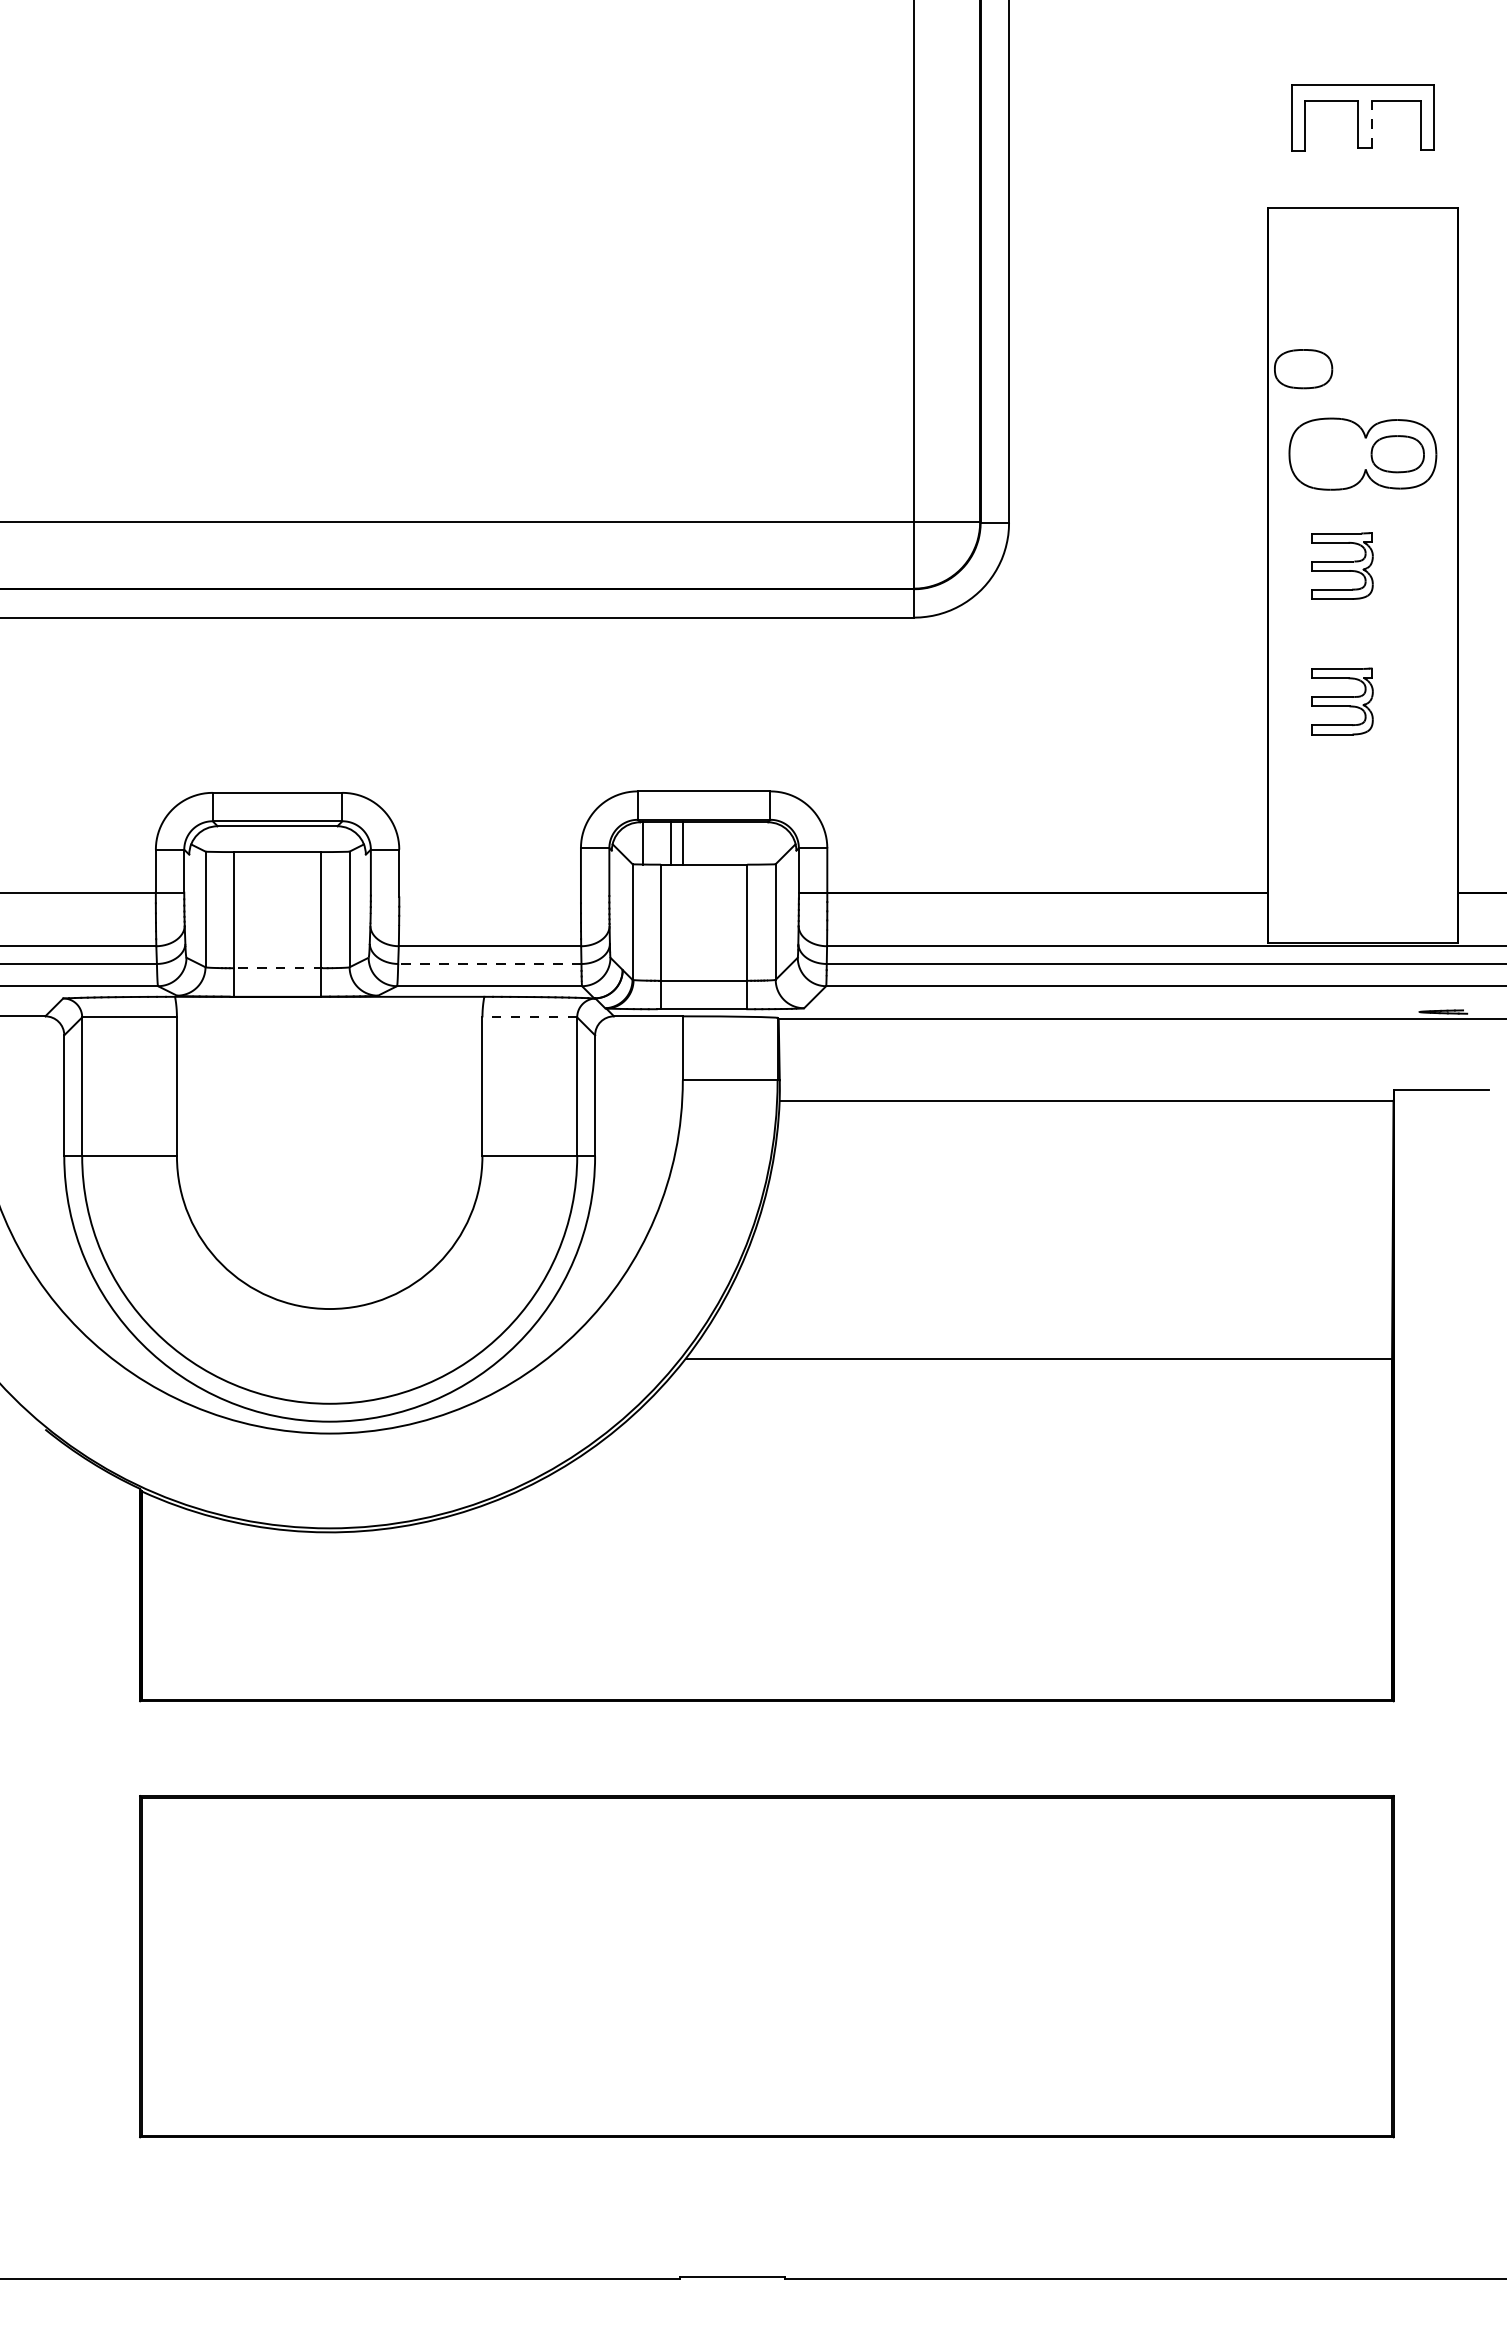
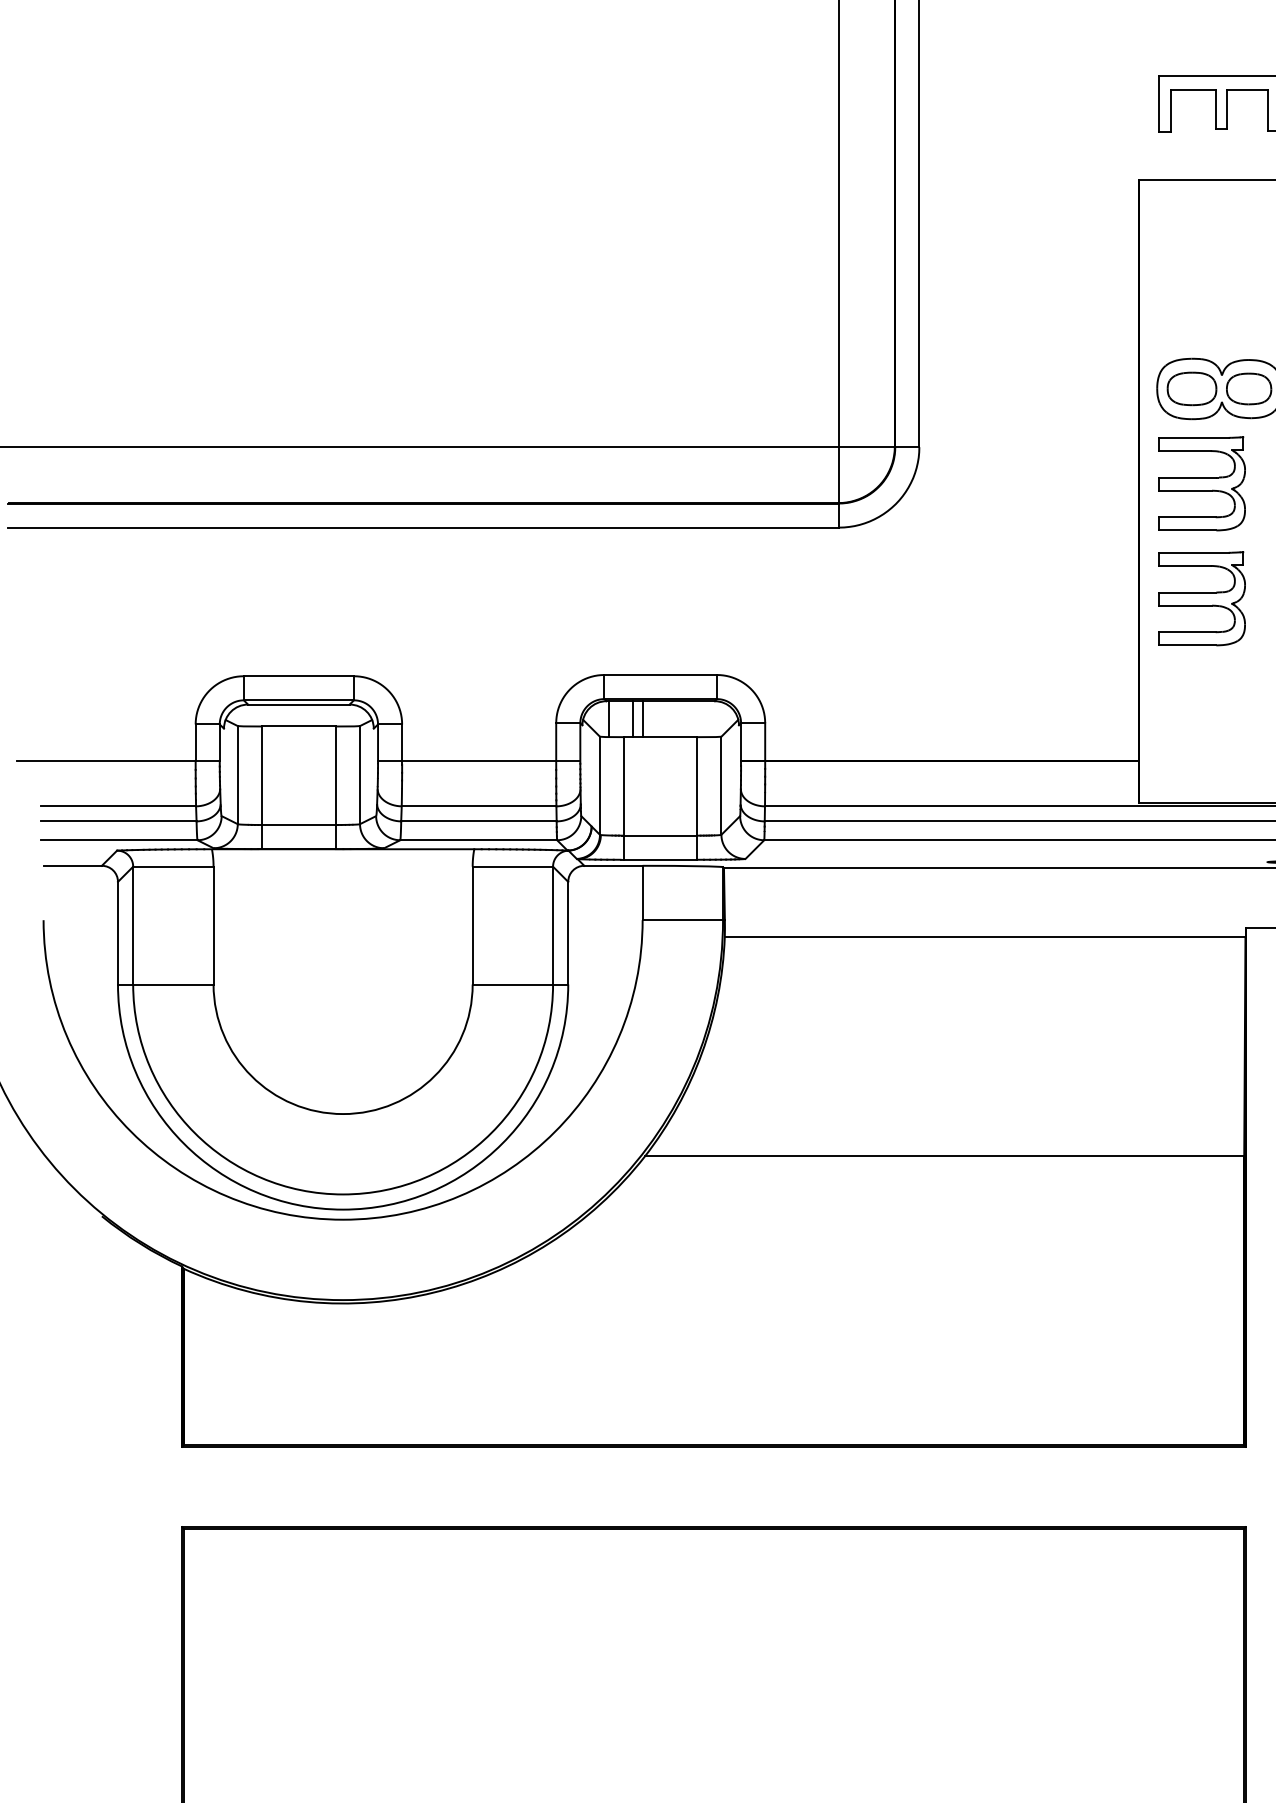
line: (1371, 123) -> (1226, 108), dashed -> solid
part: (1303, 369) -> (1192, 389), moved
part: (1342, 565) -> (1202, 483), size x1.67
part: (1342, 701) -> (1202, 598), size x1.67
line: (489, 892) -> (478, 760), added
line: (489, 964) -> (478, 821), dashed -> solid
line: (278, 968) -> (299, 825), dashed -> solid
line: (529, 1017) -> (512, 866), dashed -> solid

